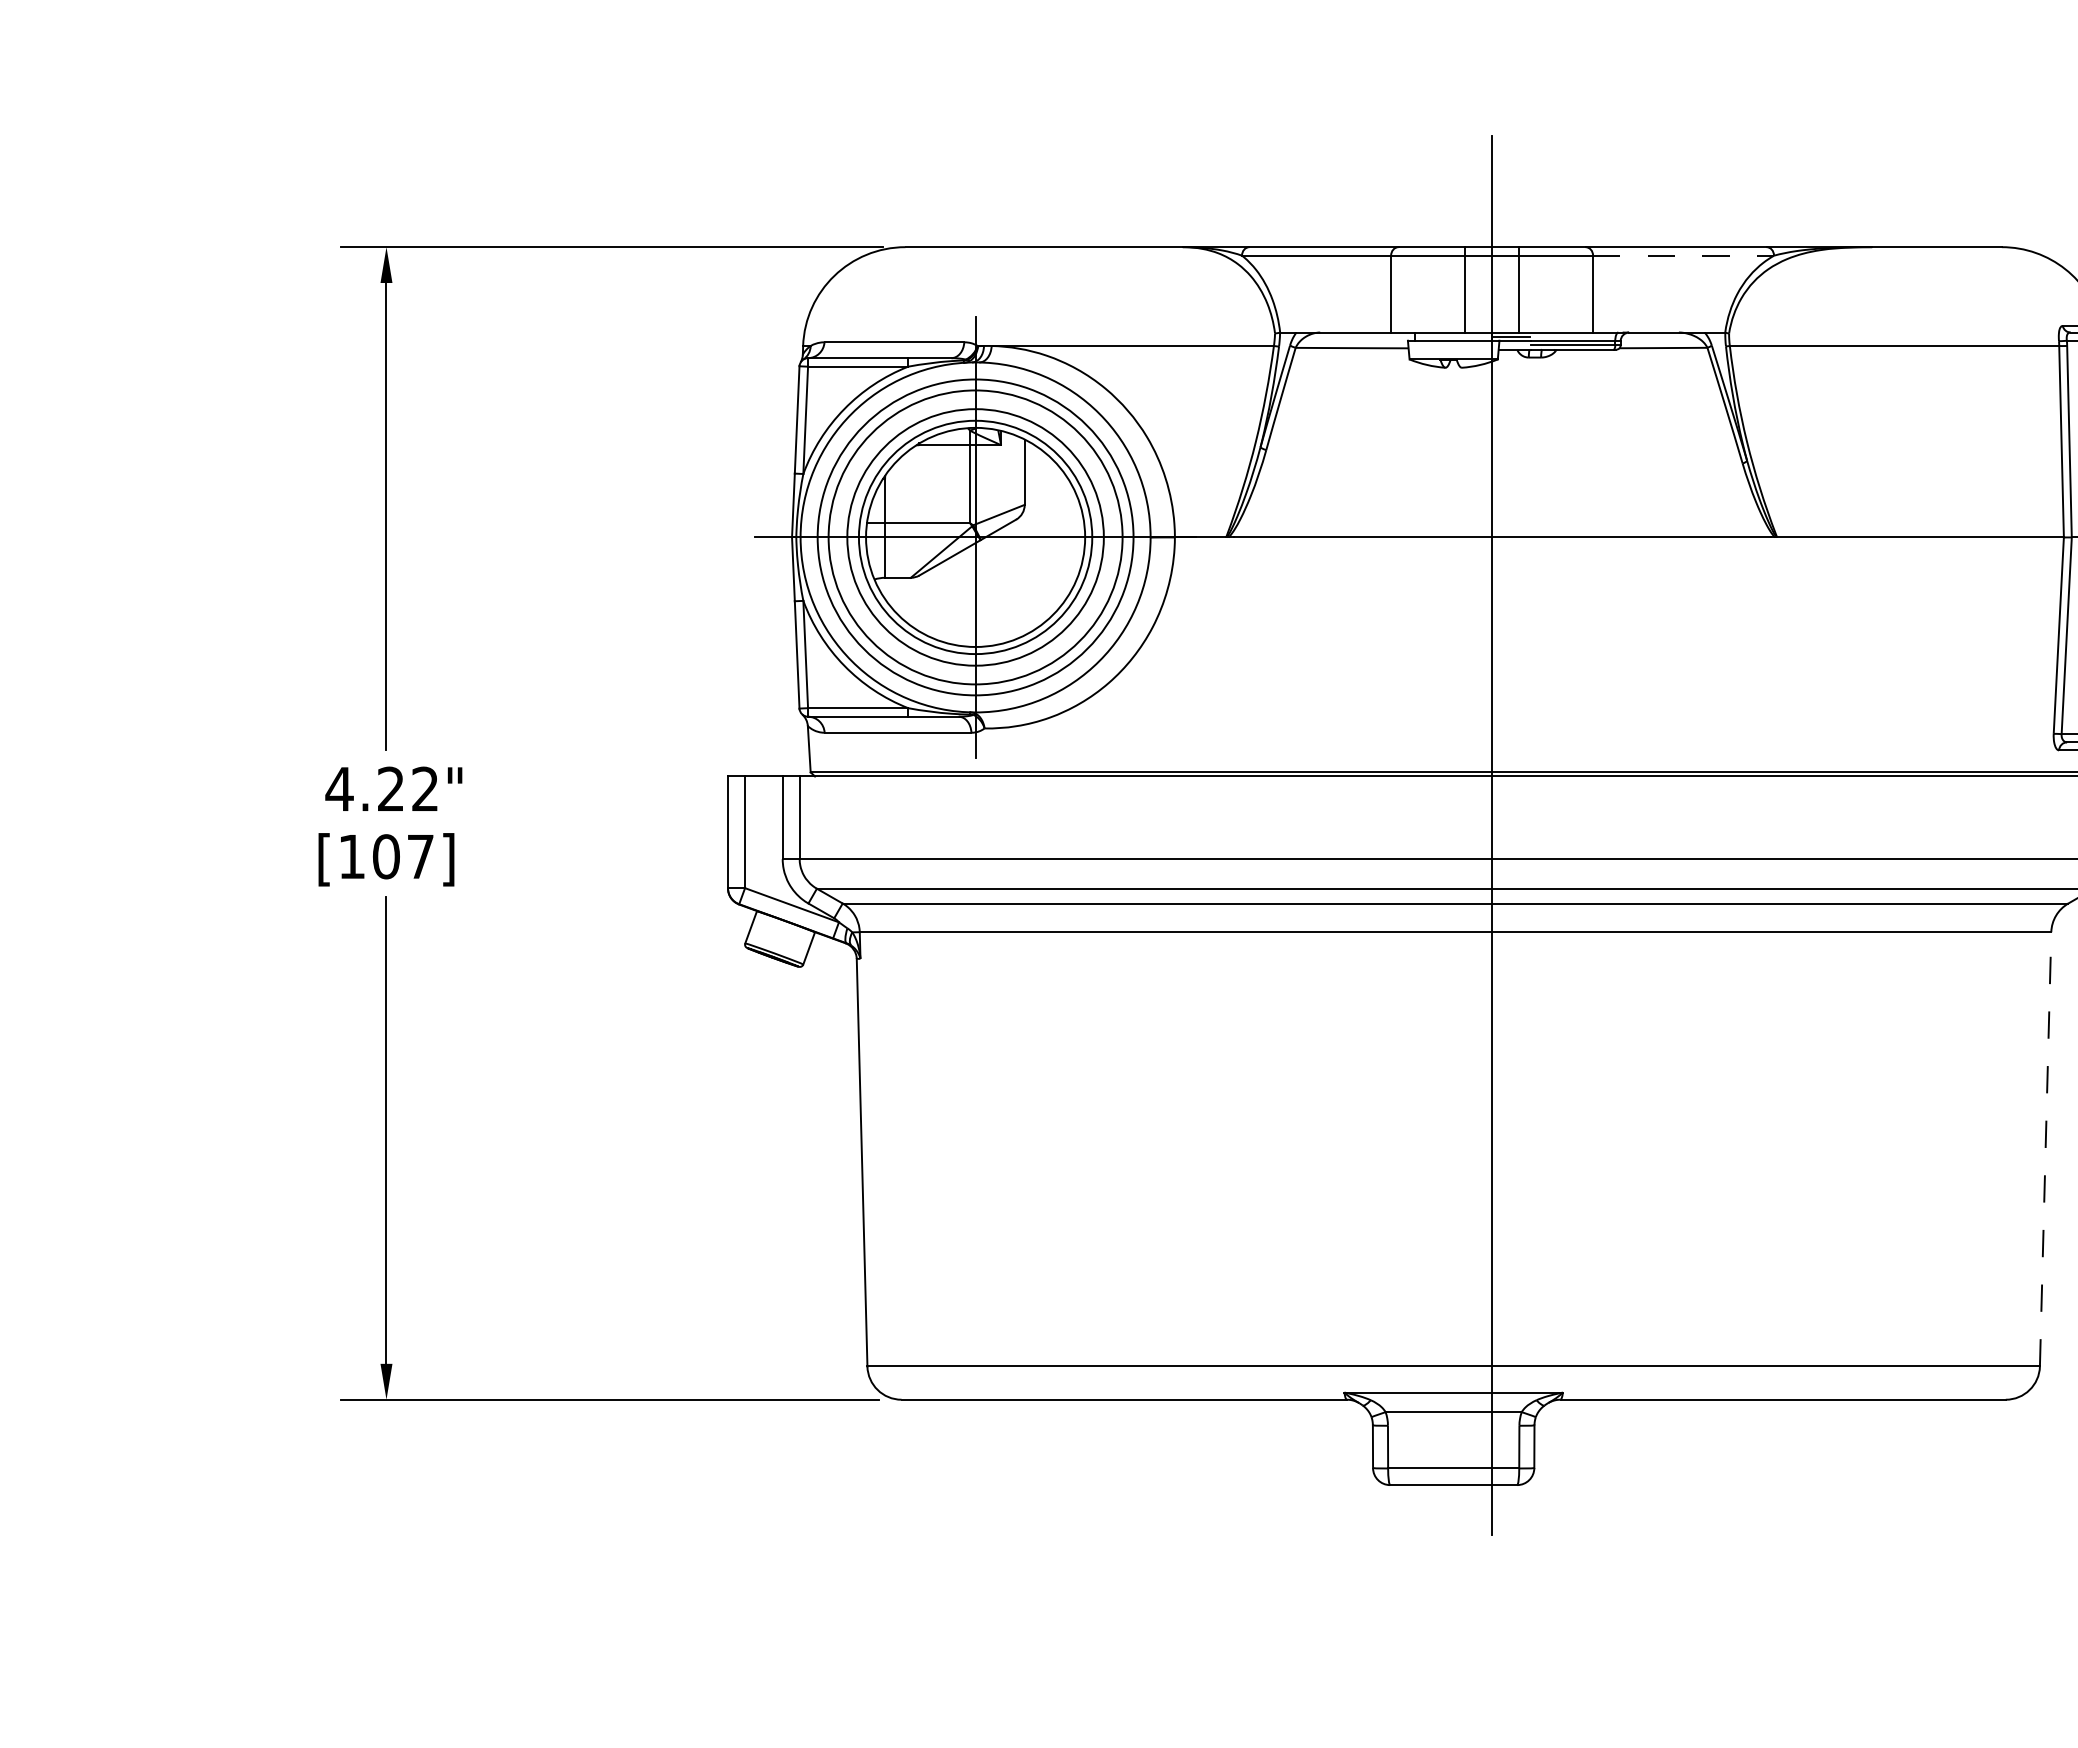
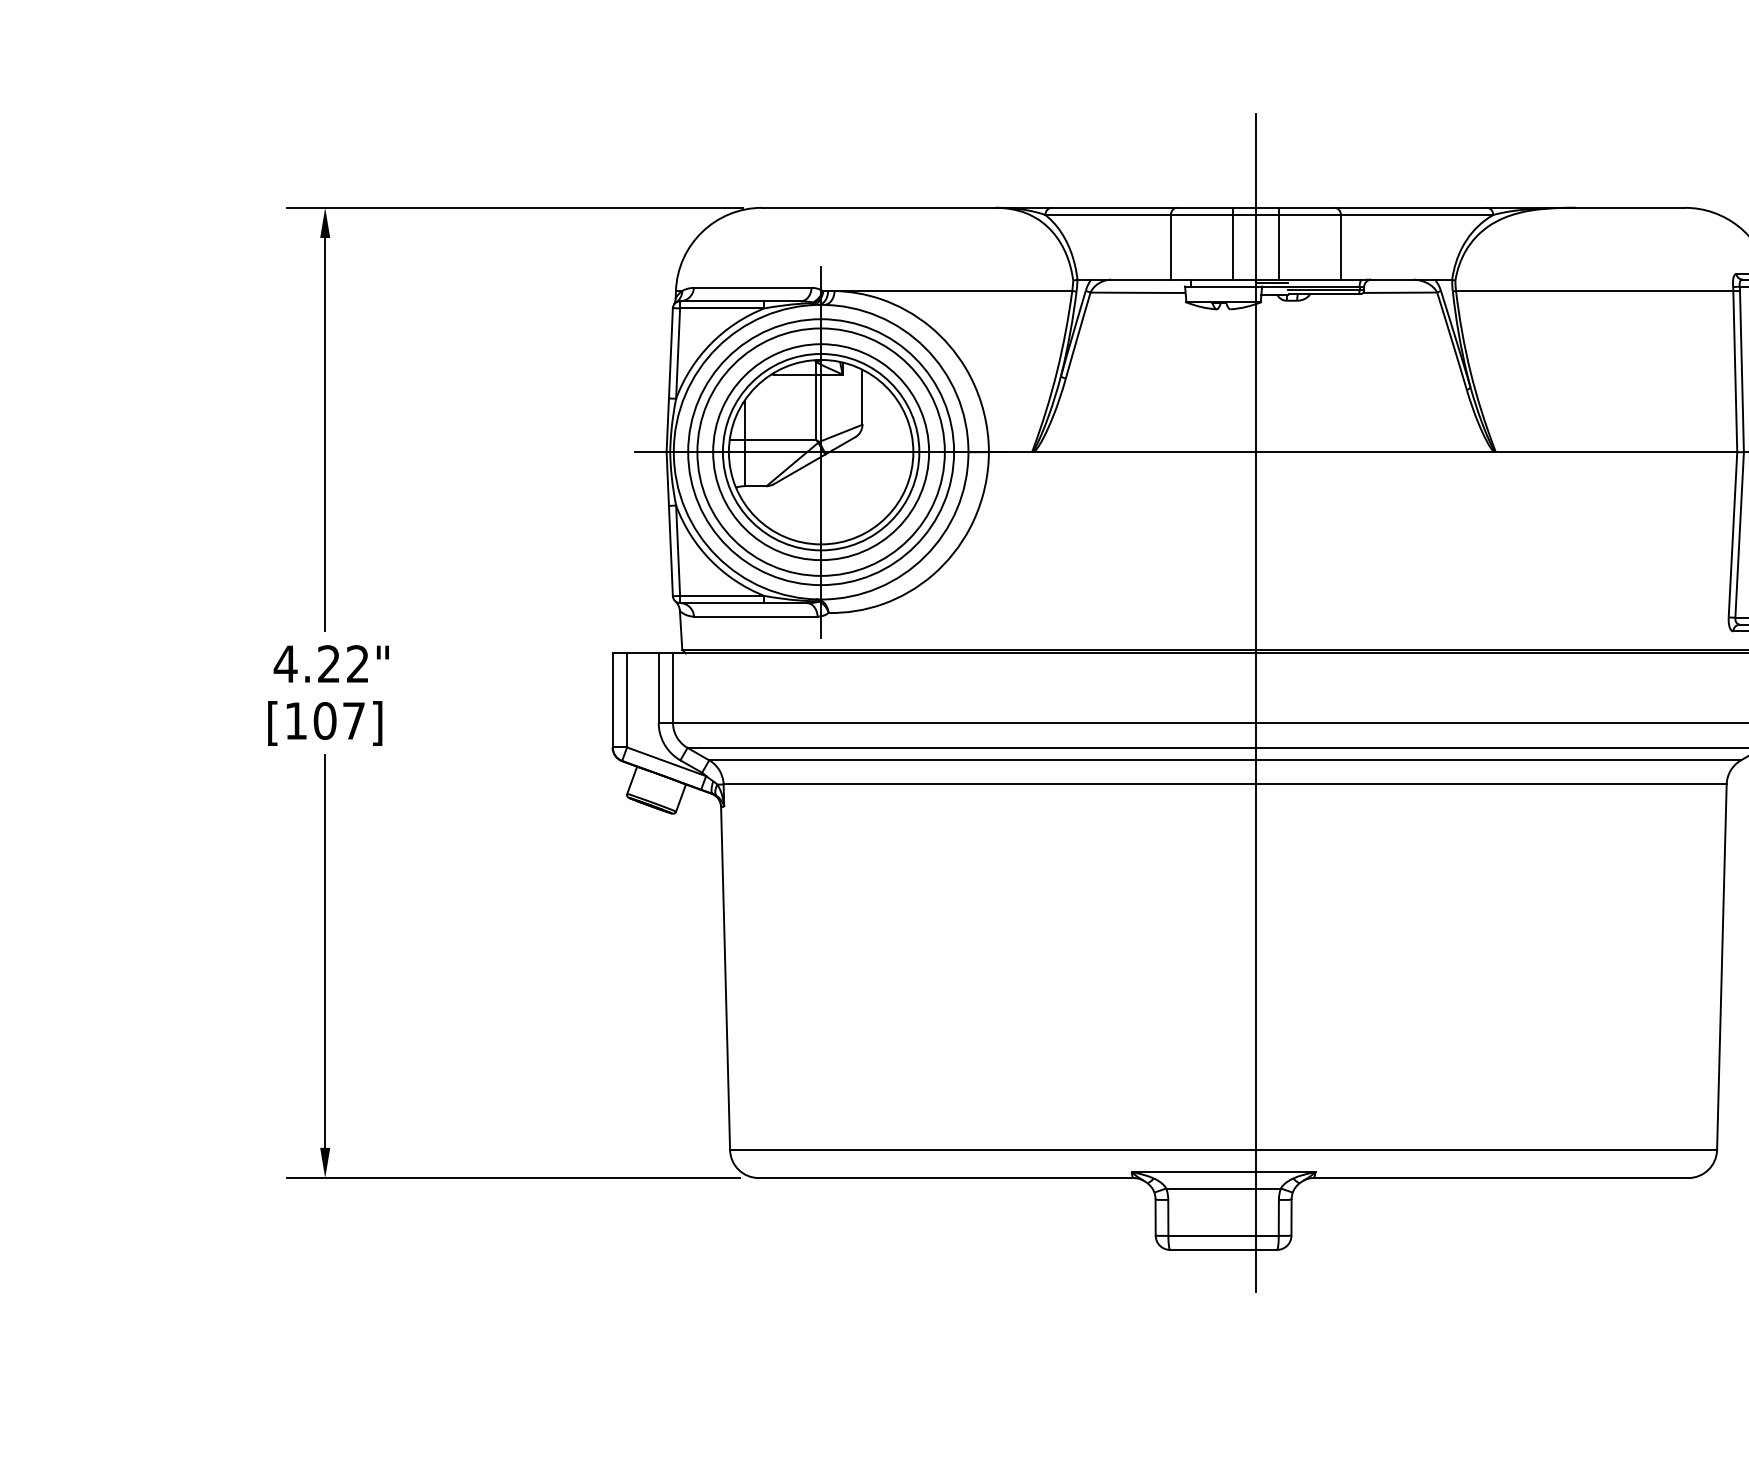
line: (1684, 255) -> (1417, 214), dashed -> solid
line: (2045, 1148) -> (1721, 966), dashed -> solid

